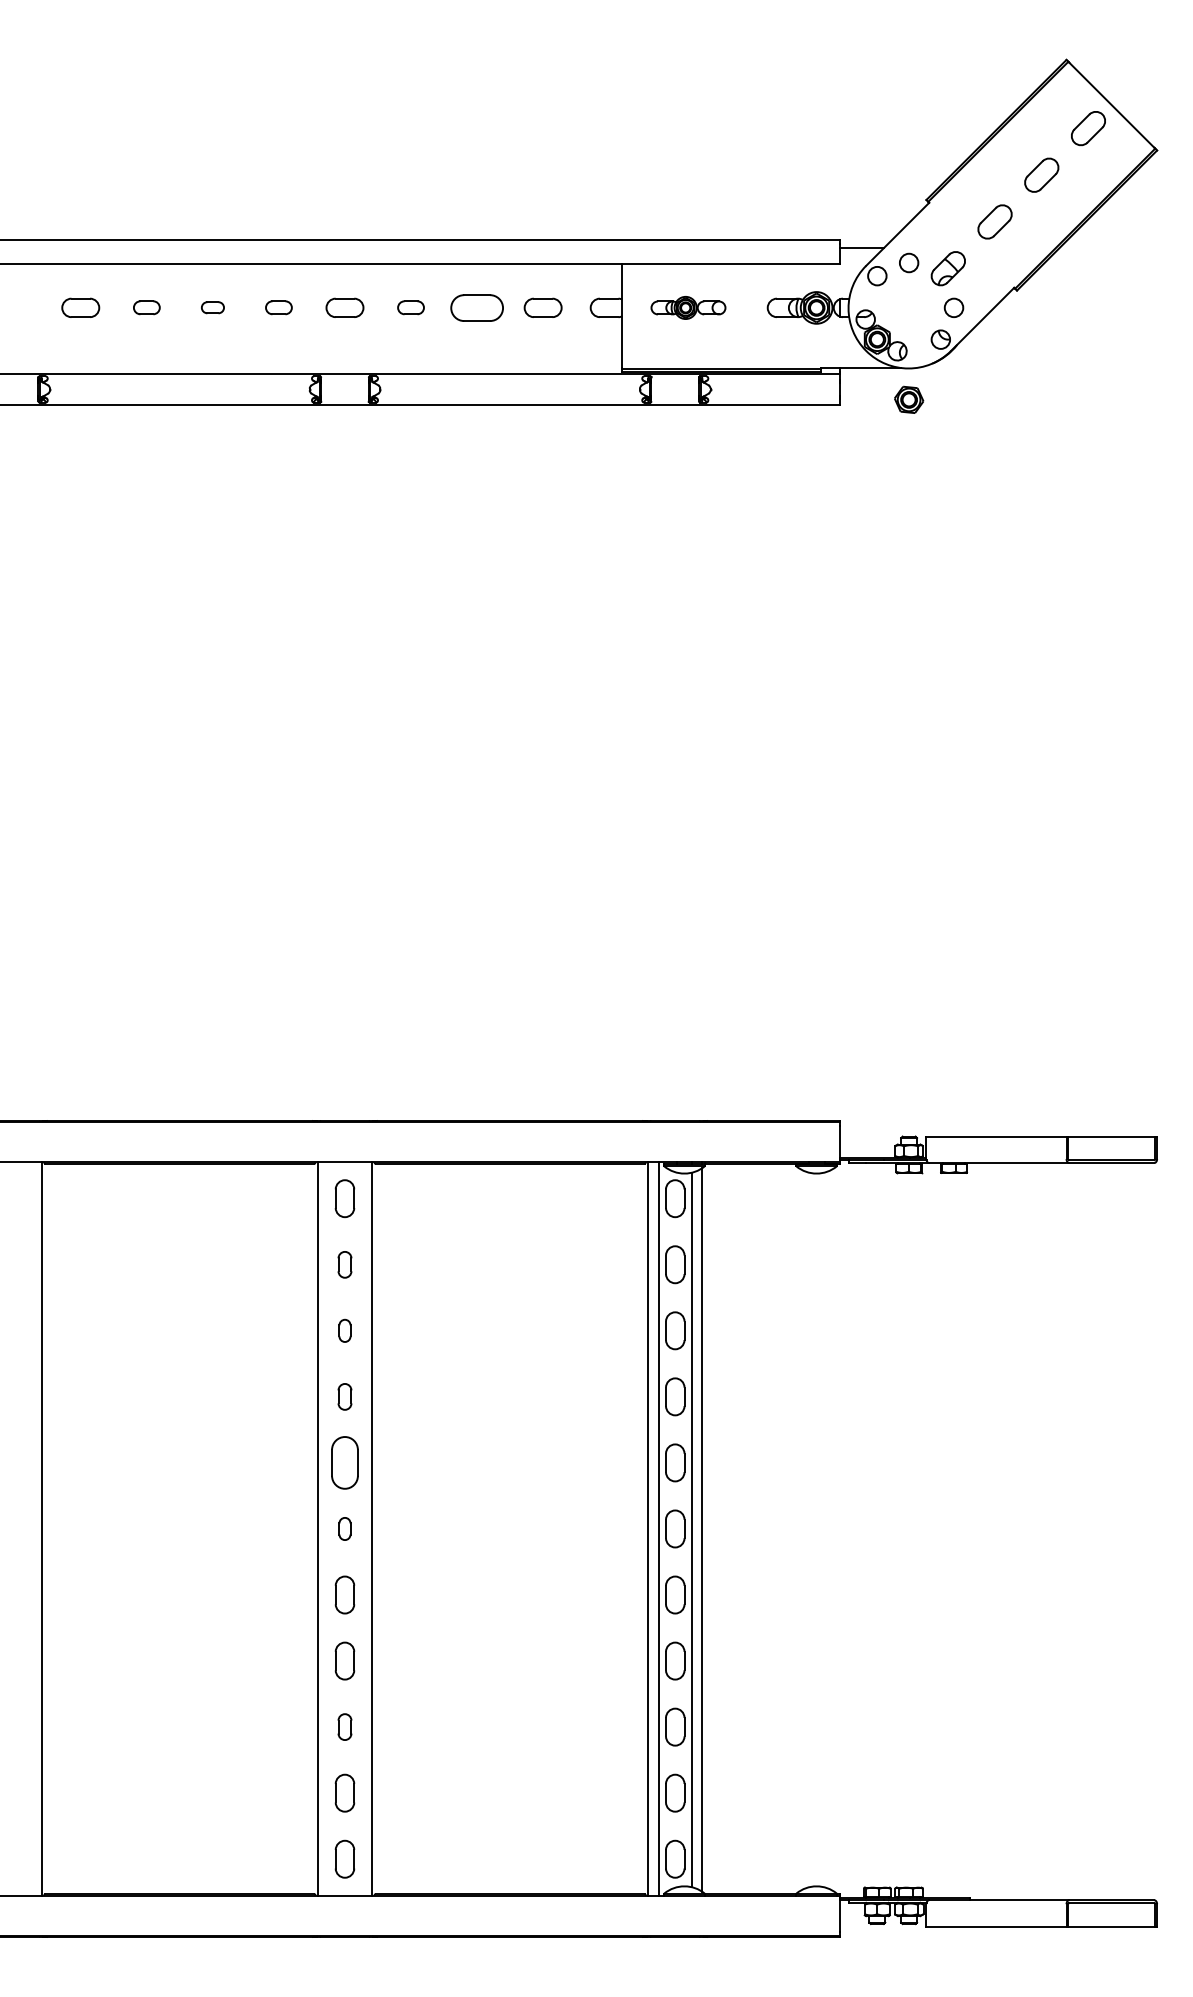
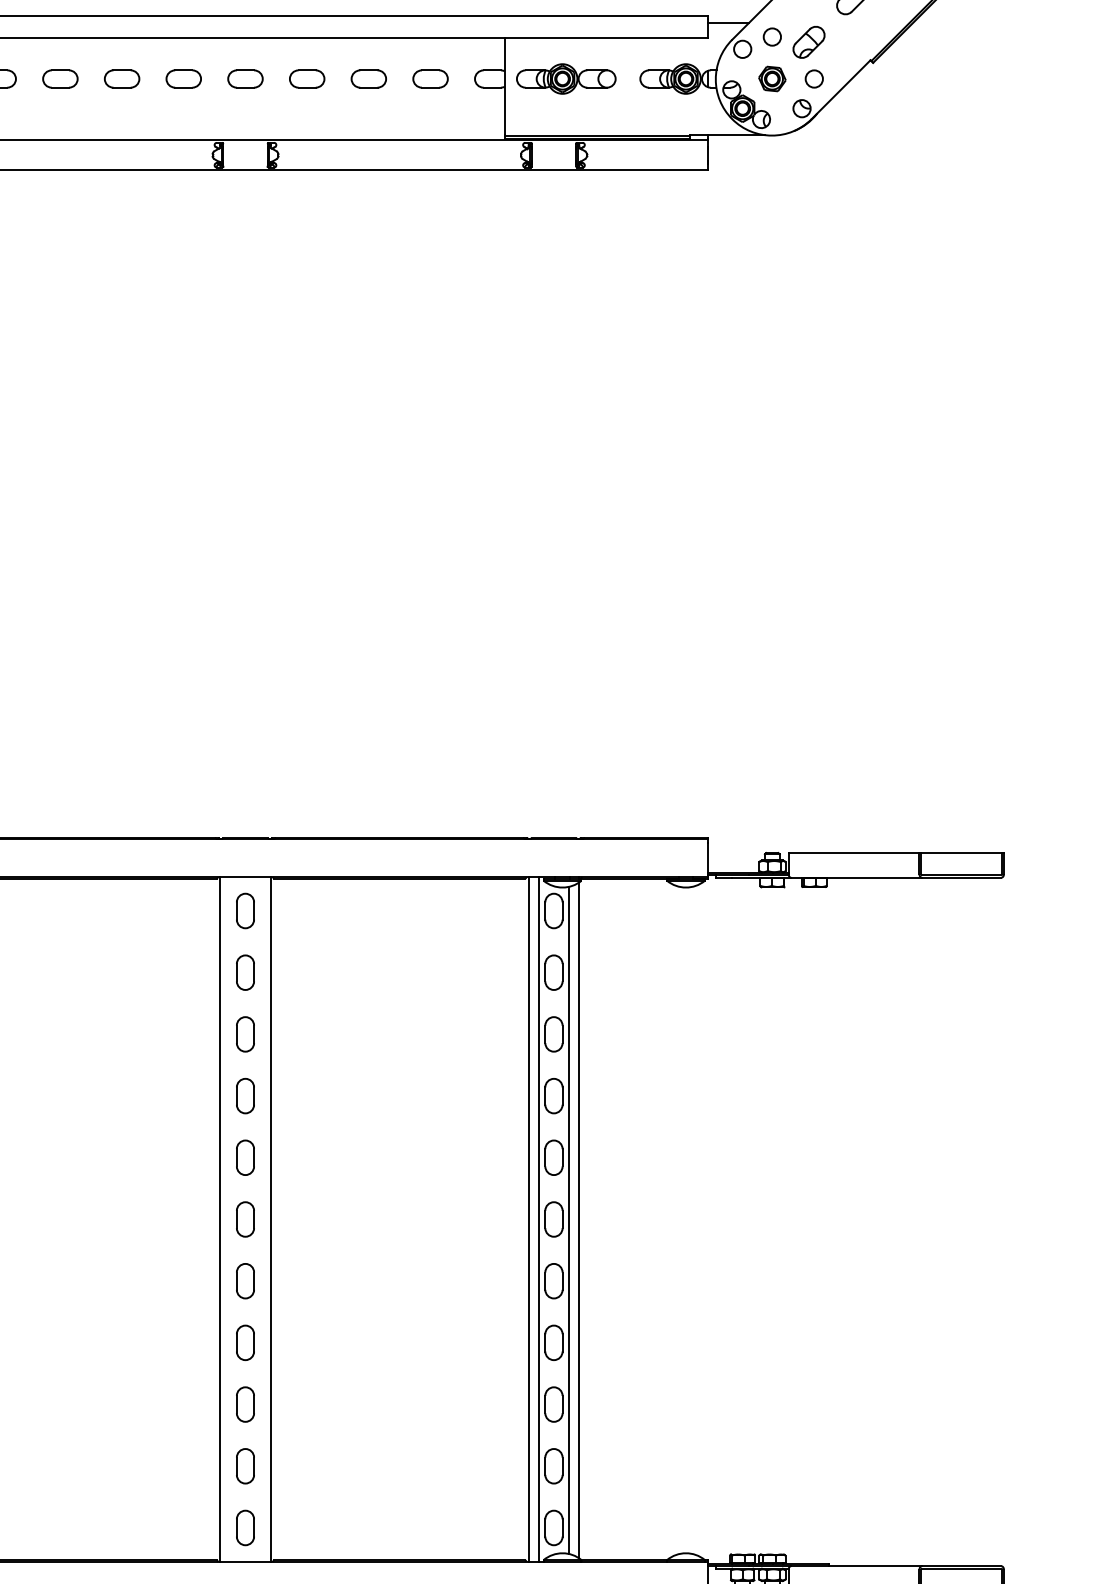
part: (146, 307) -> (60, 78), size x1.43
part: (212, 307) -> (121, 78), size x1.67
part: (278, 307) -> (183, 78), size x1.43
part: (410, 307) -> (306, 78), size x1.43
part: (476, 307) -> (368, 78), size x0.71
part: (688, 307) -> (566, 78), size x1.43
part: (909, 399) -> (772, 78), moved
part: (344, 1264) -> (245, 972), size x1.43
part: (344, 1330) -> (245, 1034), size x1.67
part: (344, 1396) -> (245, 1095), size x1.43
part: (344, 1462) -> (245, 1157), size x0.71
part: (344, 1528) -> (245, 1219), size x1.67
part: (344, 1726) -> (245, 1403), size x1.43

